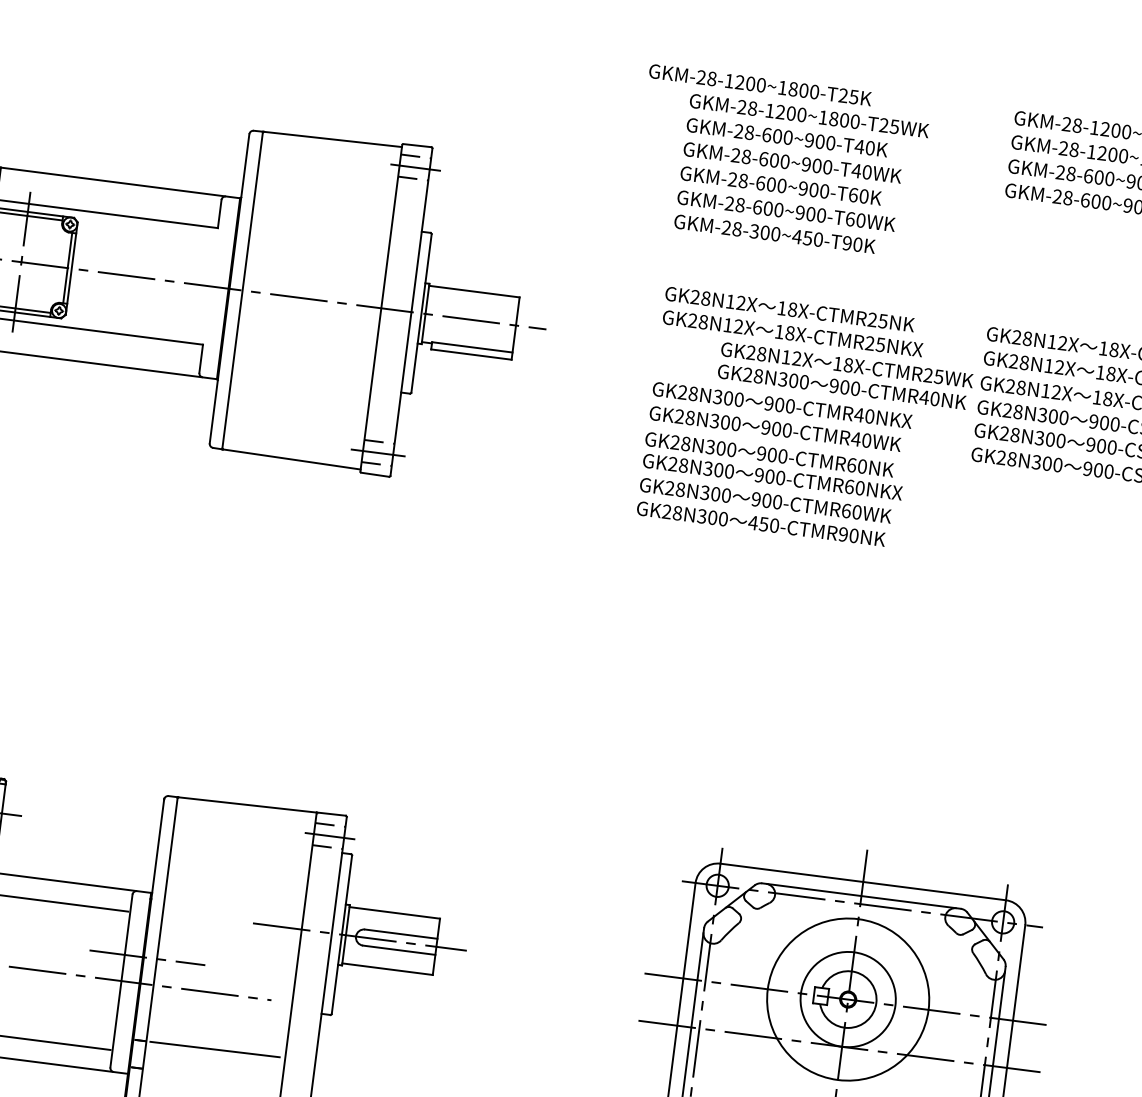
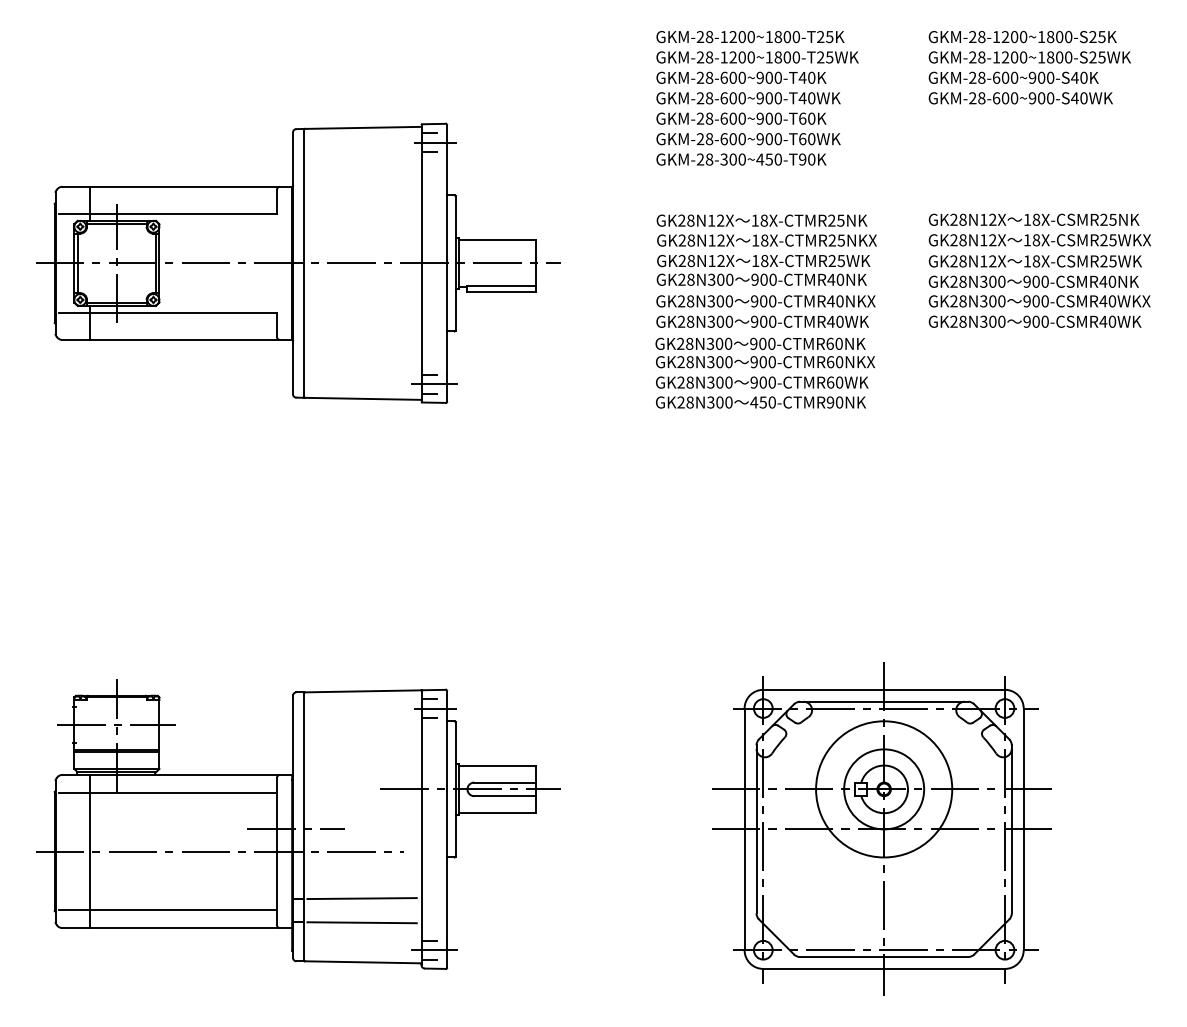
text: (760, 85) -> (750, 37), moved
text: (845, 375) -> (763, 269), moved
line: (210, 1077) -> (361, 922), added

